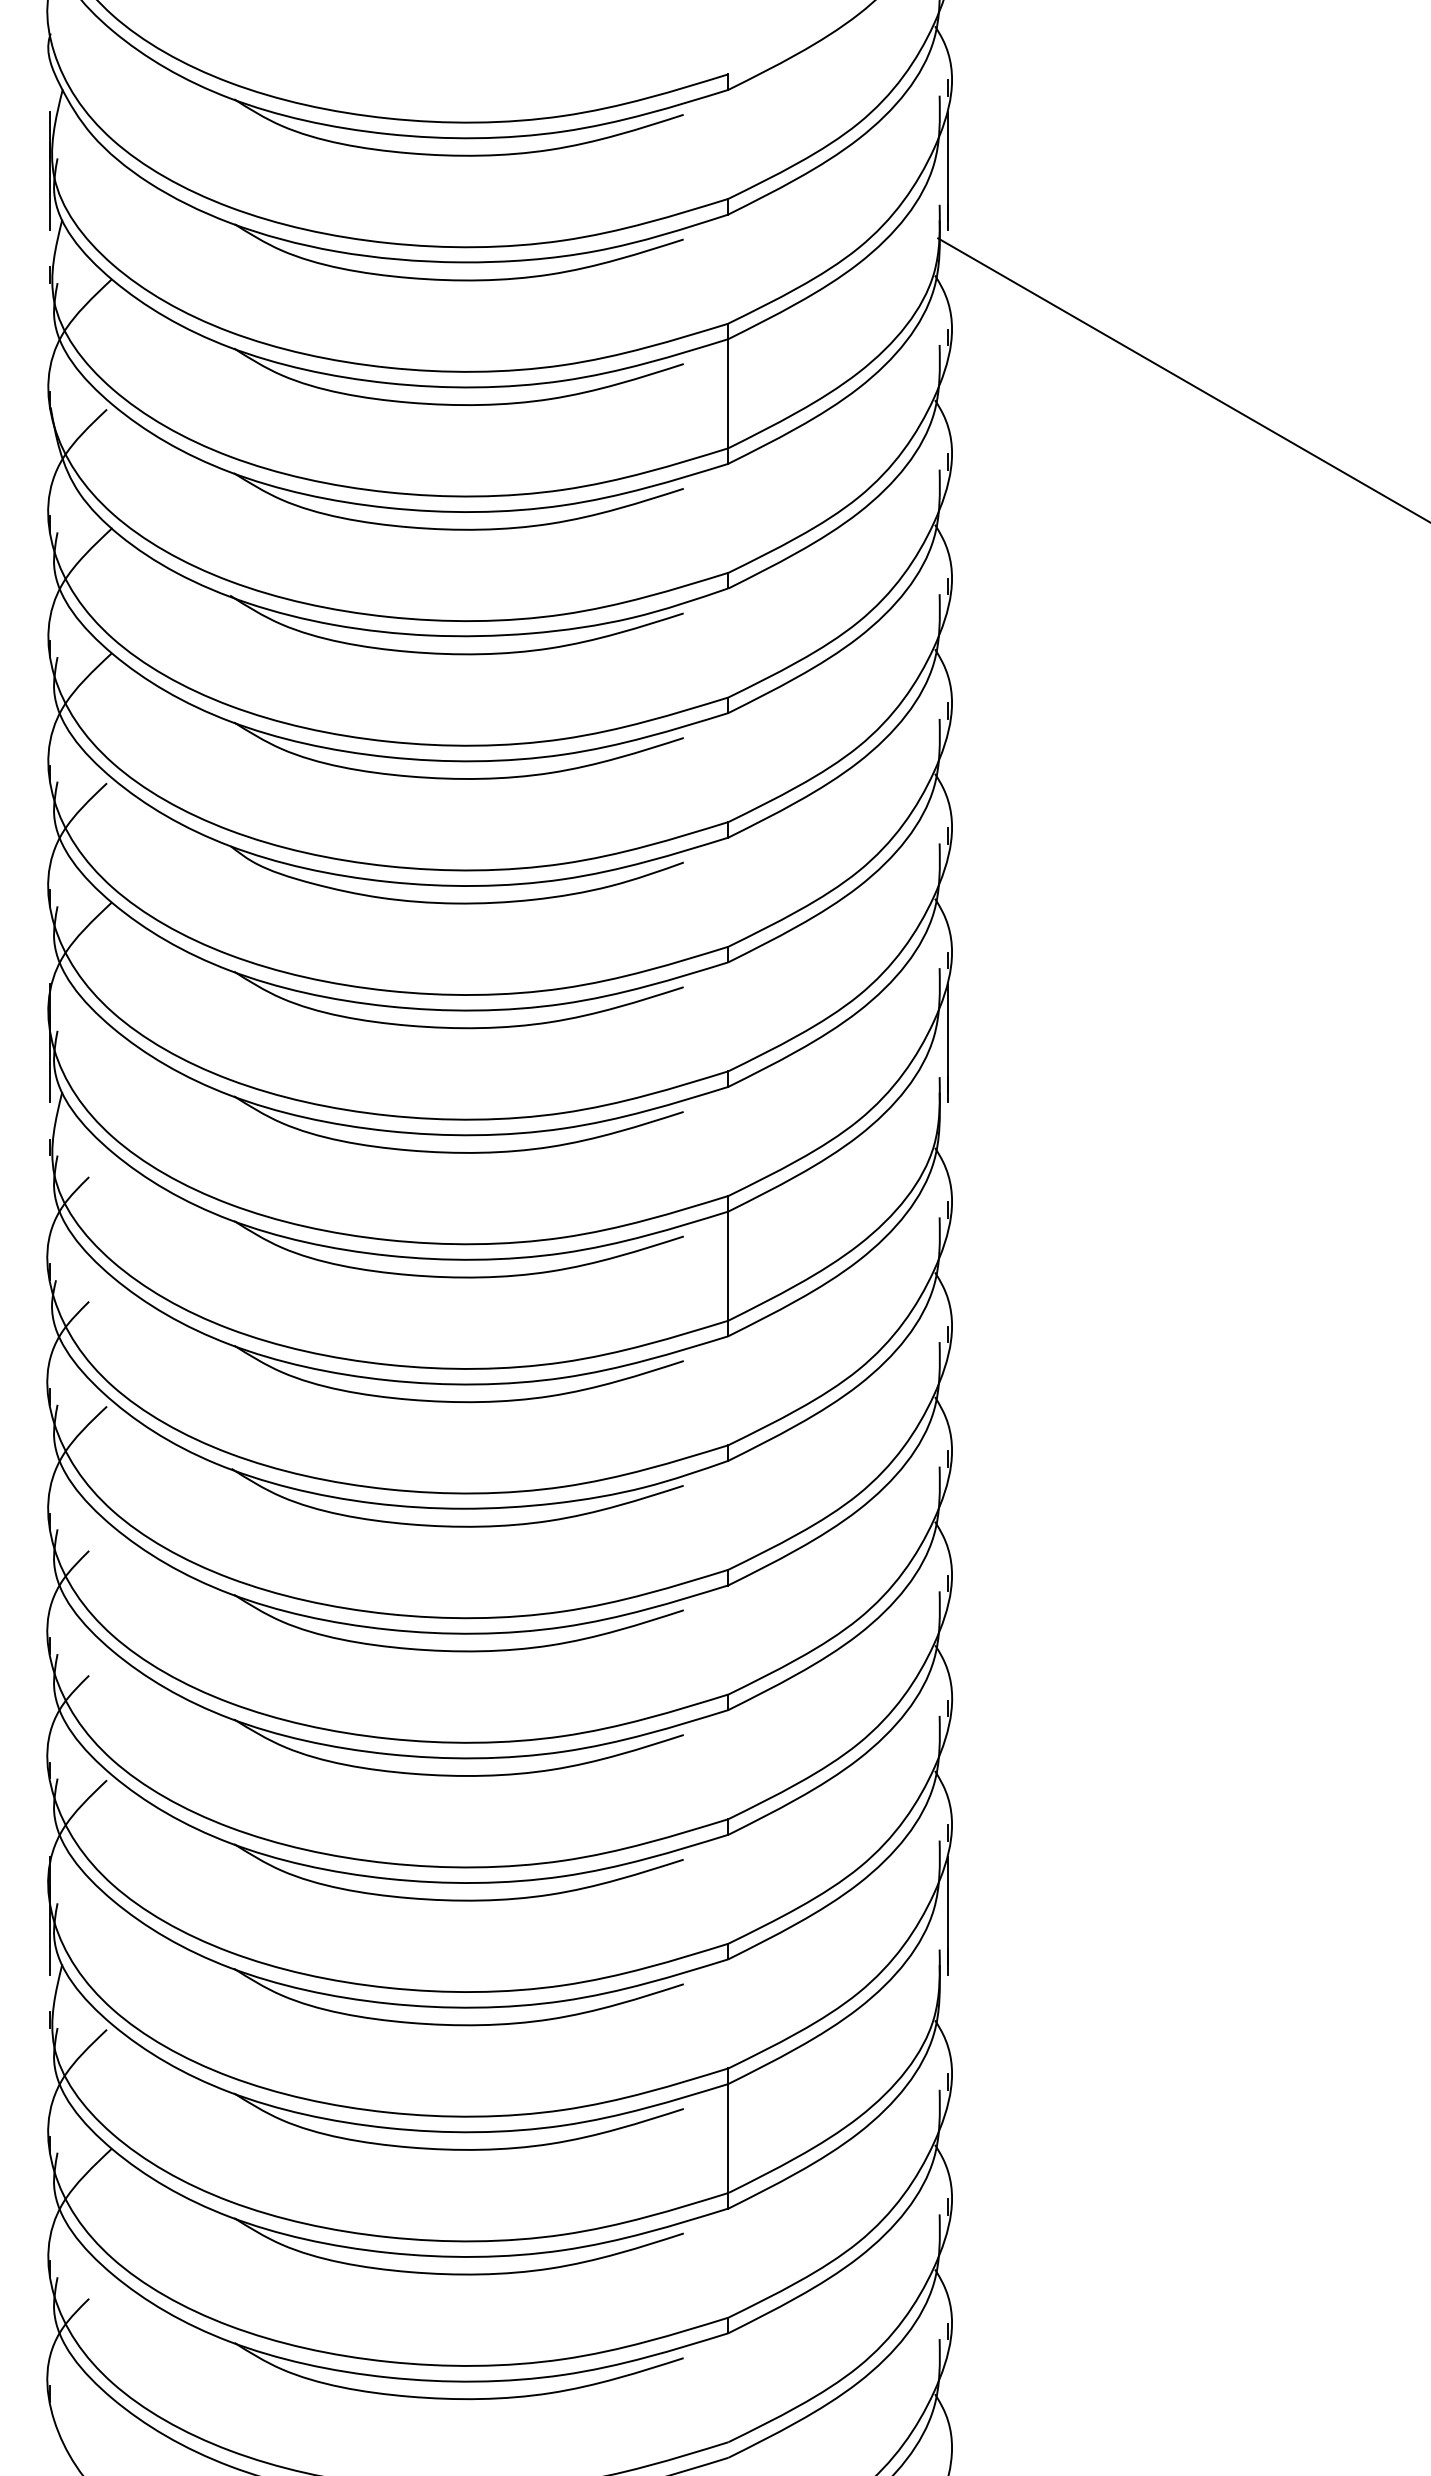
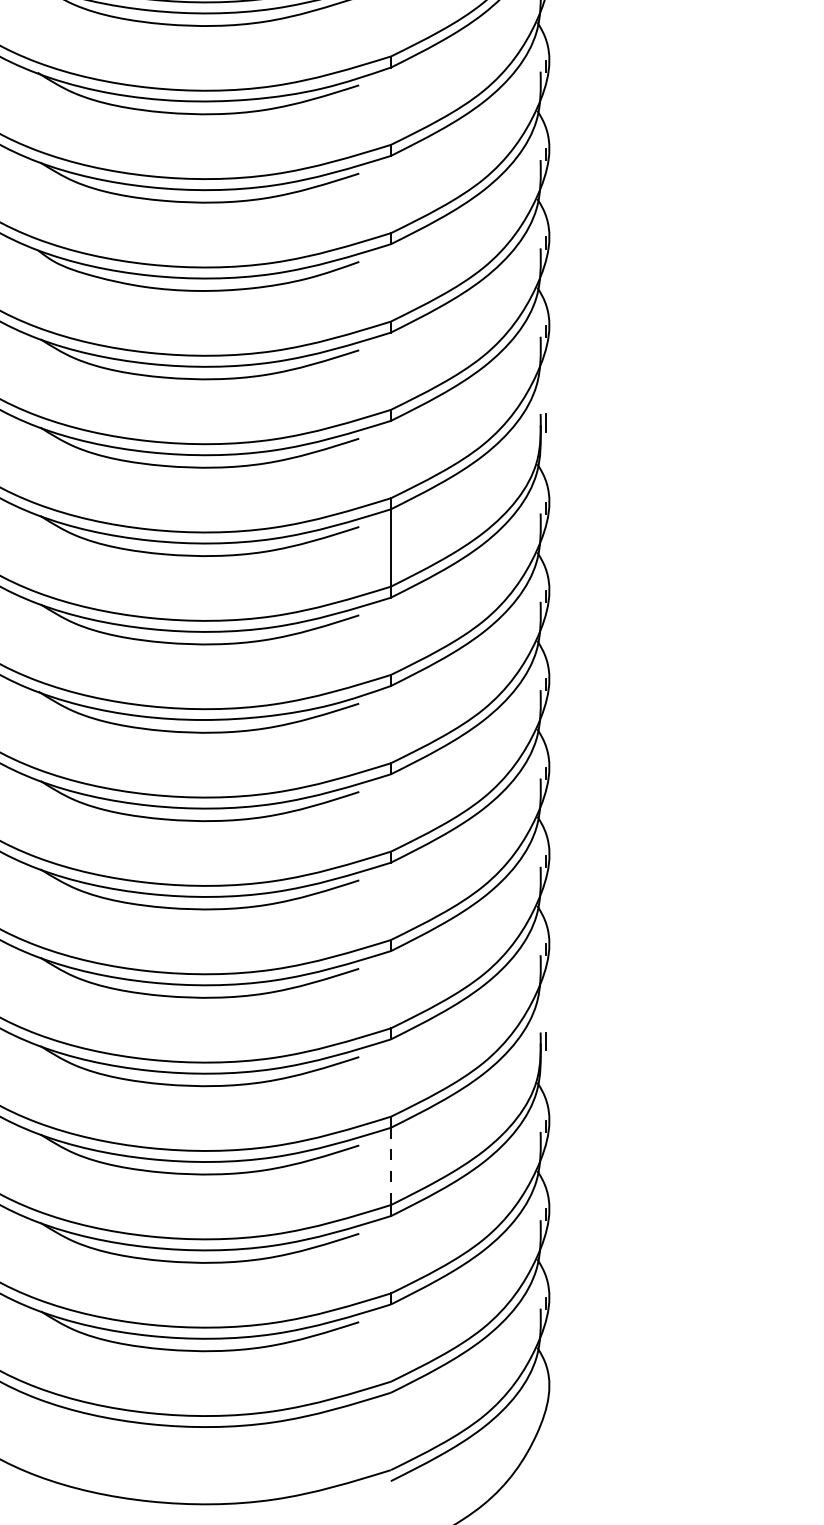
line: (947, 1038) -> (546, 386), removed
line: (947, 1910) -> (546, 1004), removed
line: (728, 2139) -> (390, 1167), solid -> dashed

